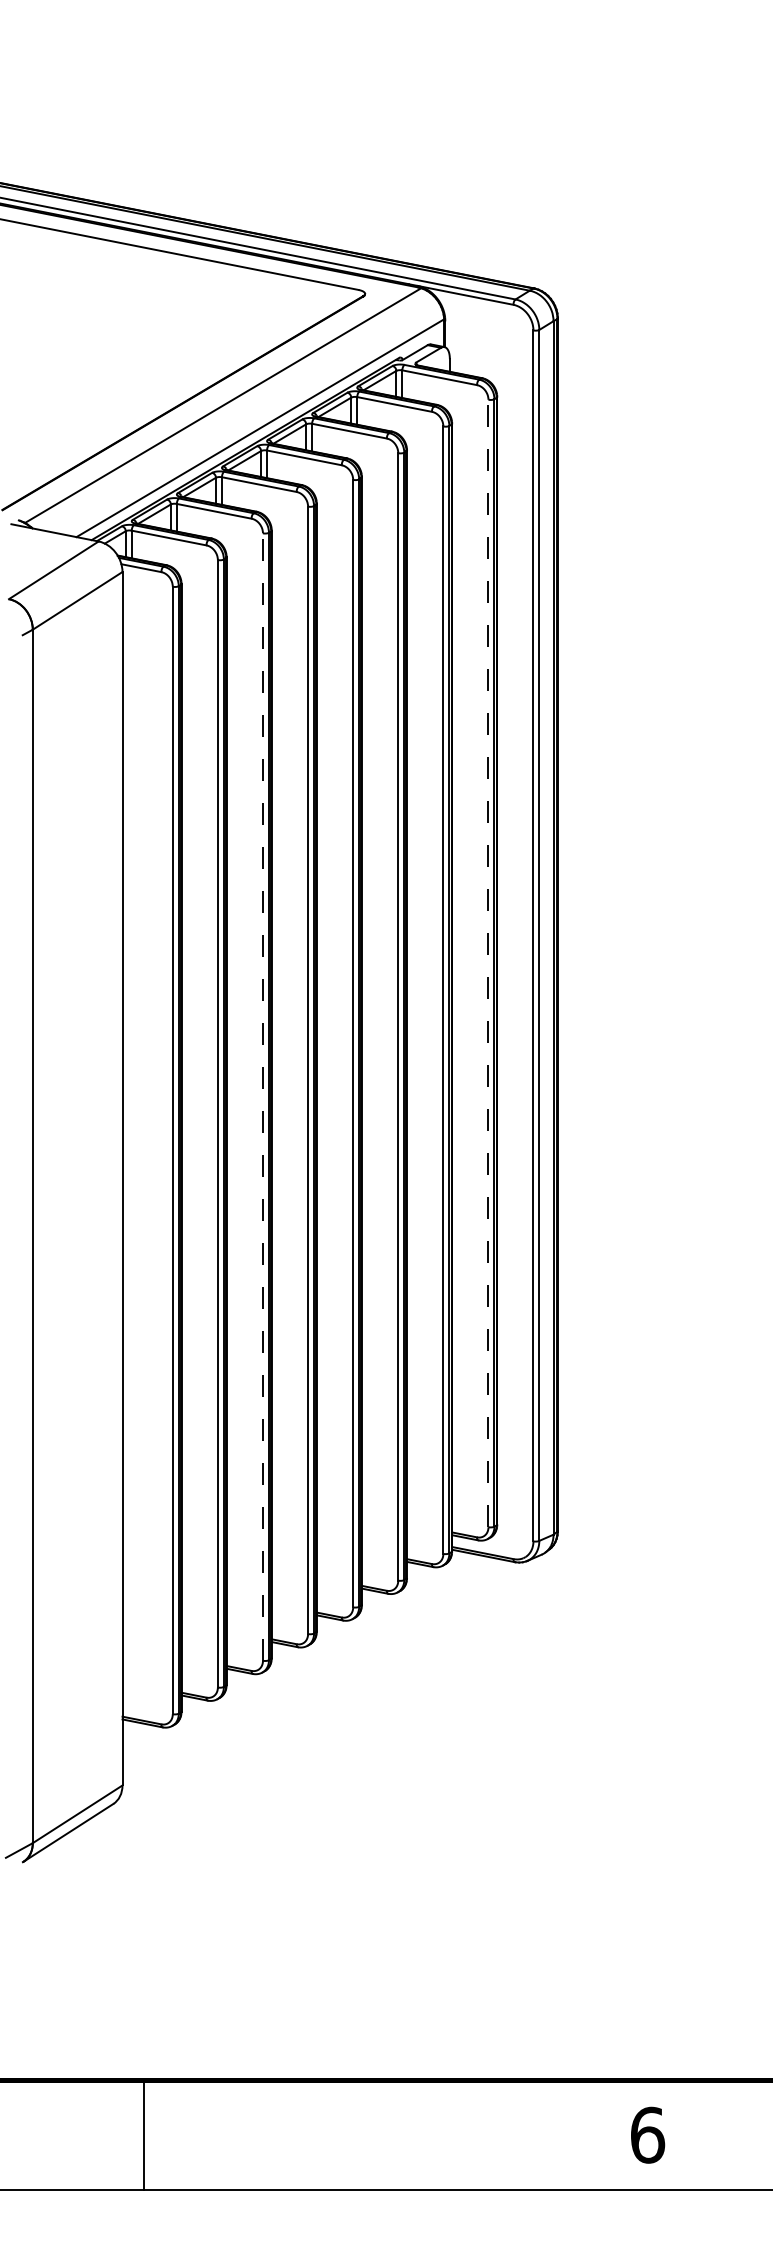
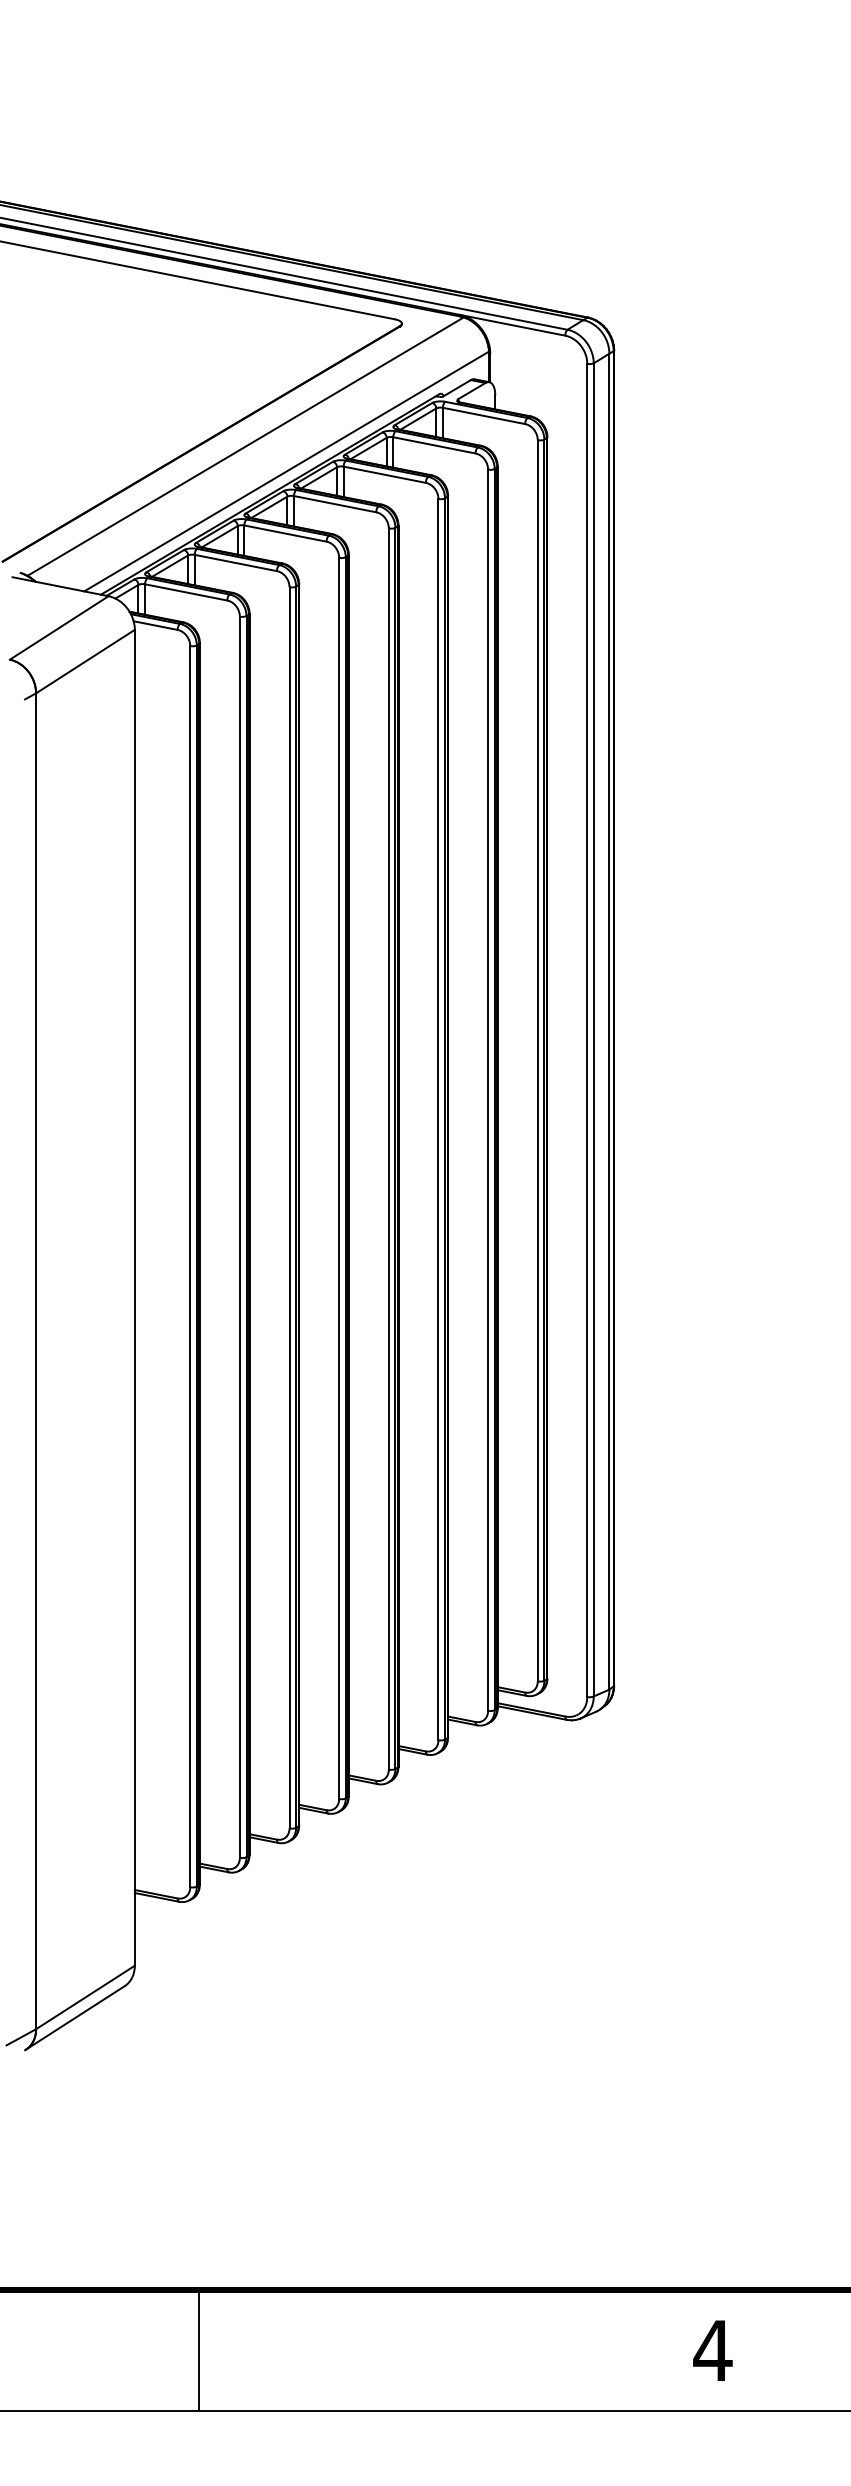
line: (488, 963) -> (537, 1060), dashed -> solid
line: (262, 1097) -> (288, 1208), dashed -> solid
text: (647, 2134) -> (712, 2349), 6 -> 4
line: (144, 2135) -> (198, 2351), moved

